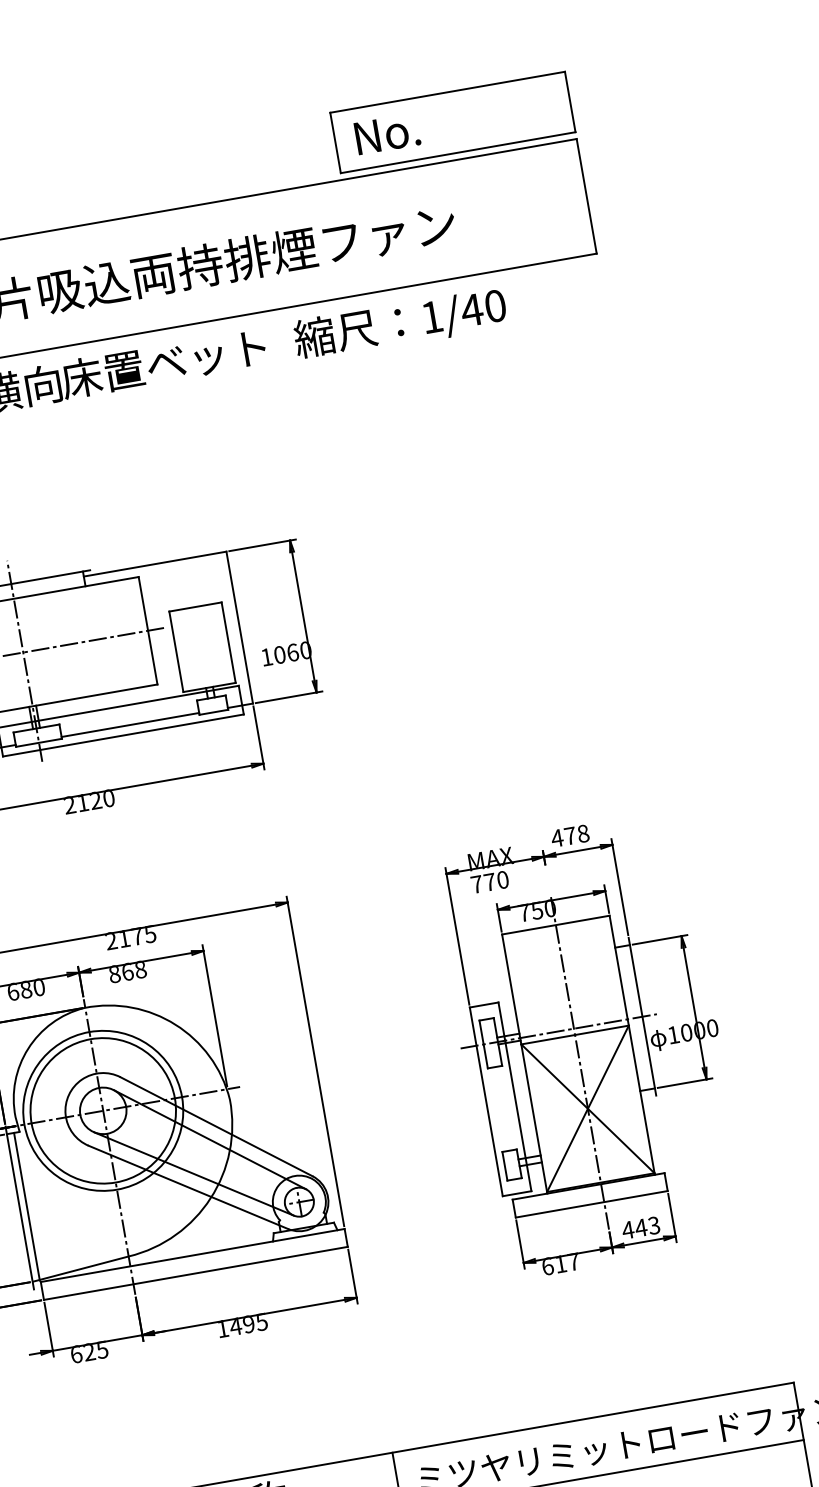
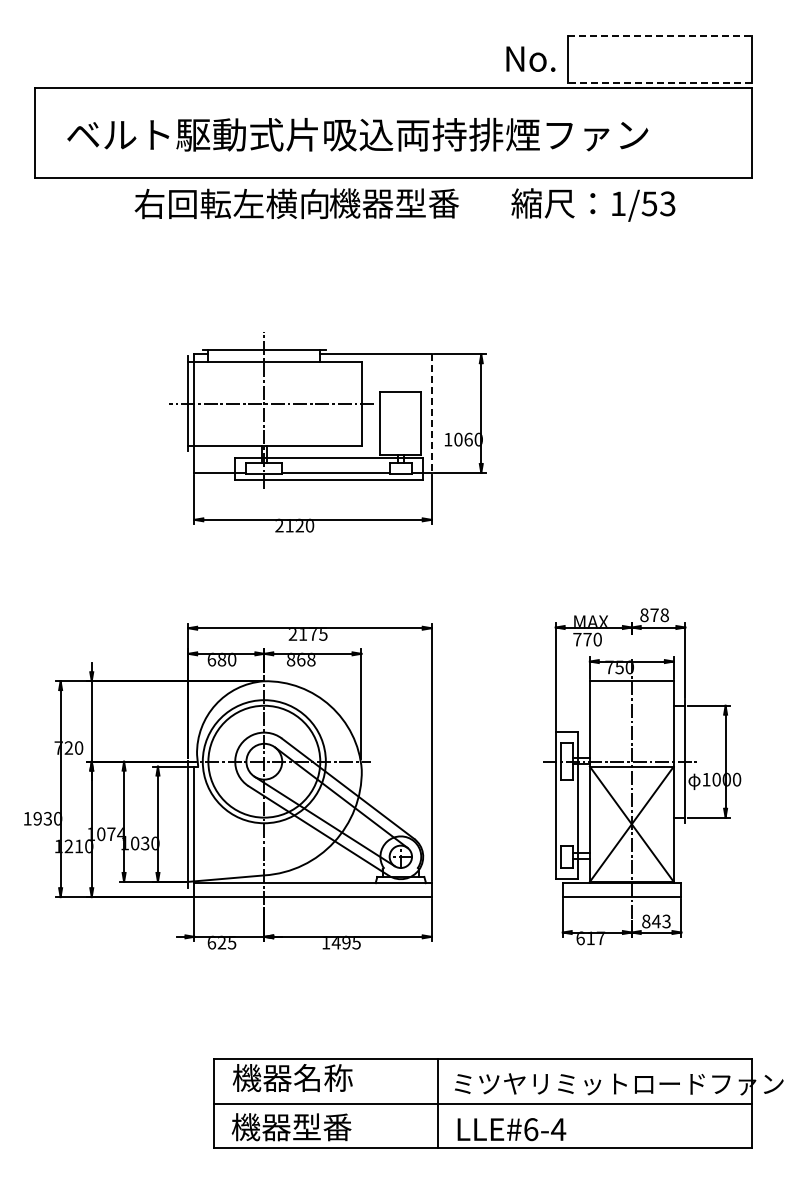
line: (447, 92) -> (659, 35), solid -> dashed
text: (386, 133) -> (530, 58), moved
line: (457, 152) -> (659, 82), solid -> dashed
text: (483, 307) -> (658, 203), 1/40 -> 1/53
text: (163, 363) -> (408, 203), 床置ベット -> 機器型番
line: (239, 628) -> (431, 414), solid -> dashed
text: (556, 838) -> (643, 615), 478 -> 878
text: (627, 1230) -> (645, 921), 443 -> 843

